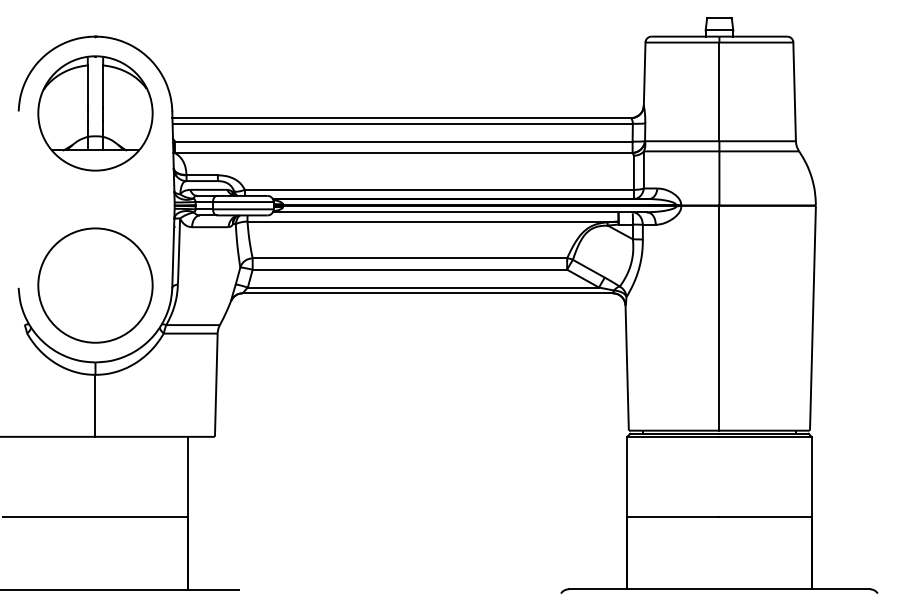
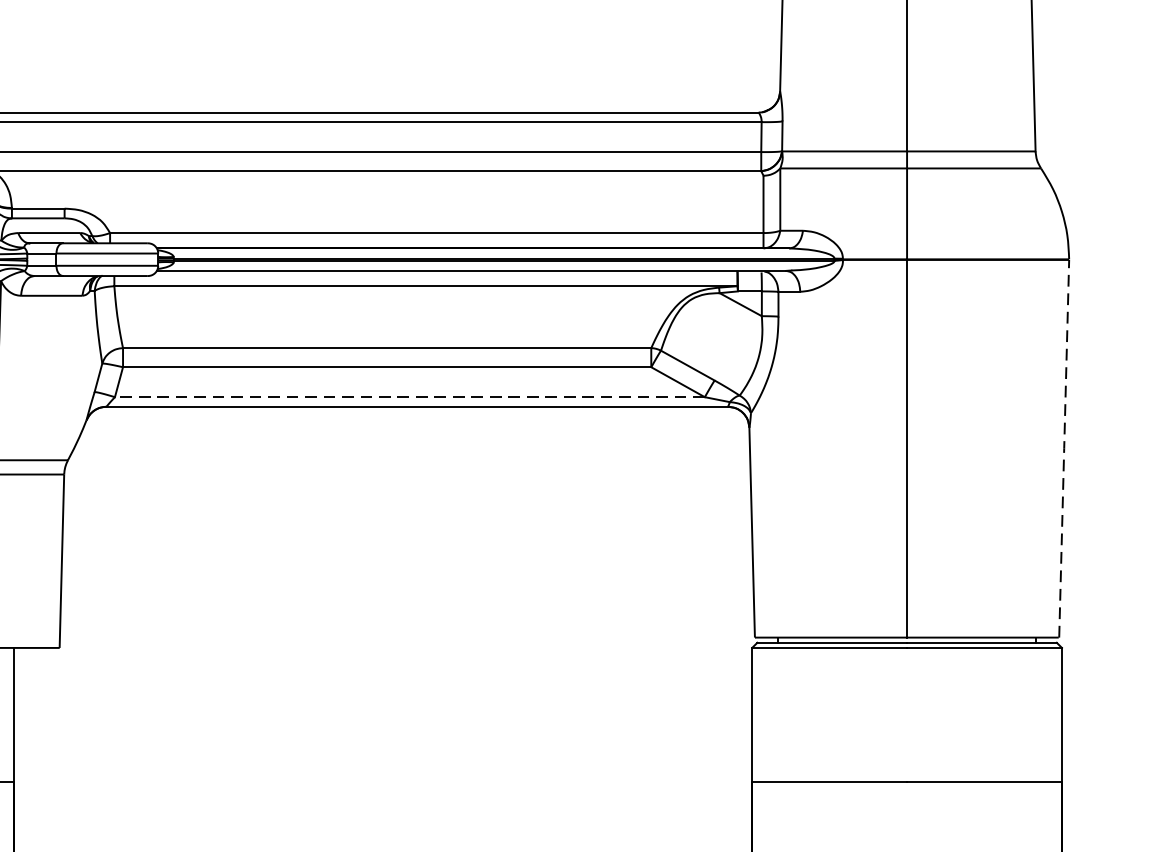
line: (423, 287) -> (409, 397), solid -> dashed
line: (812, 318) -> (1063, 449), solid -> dashed

